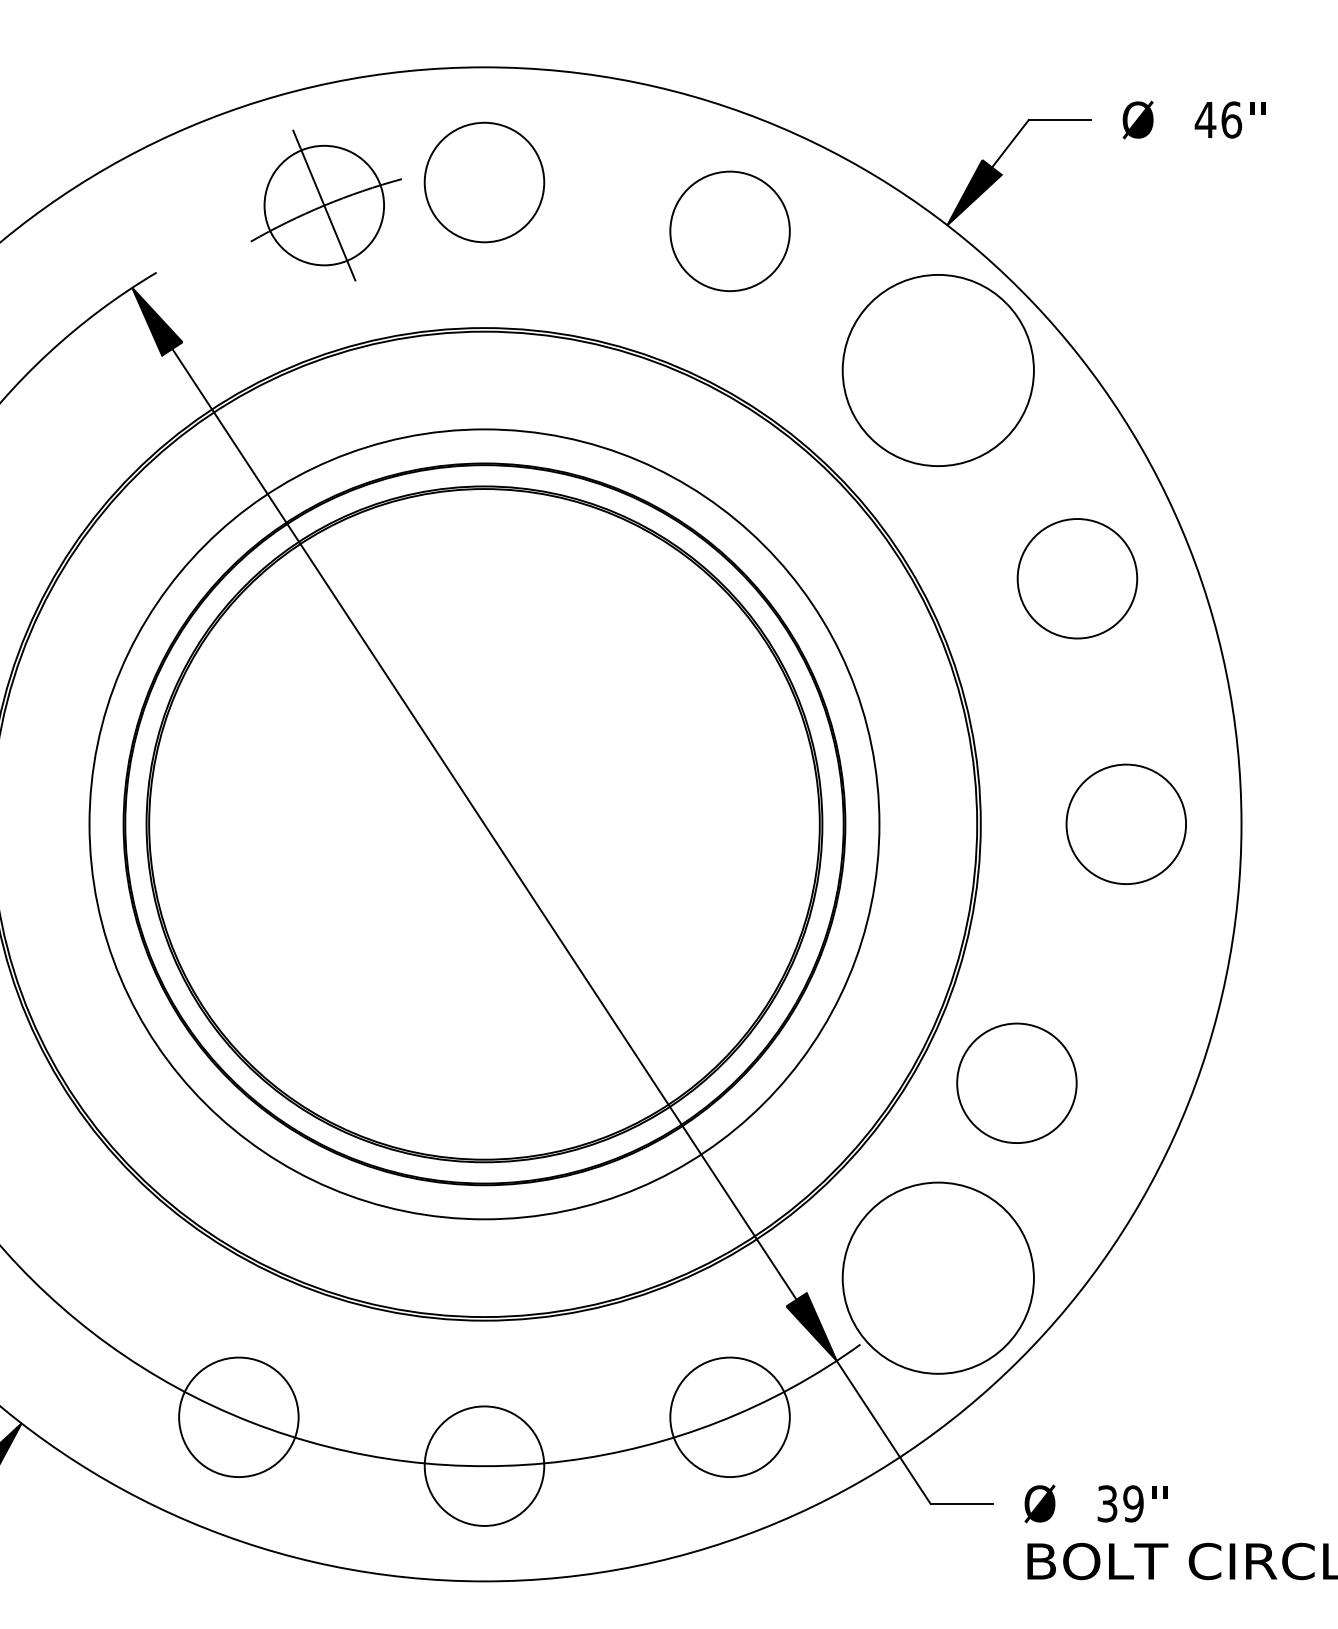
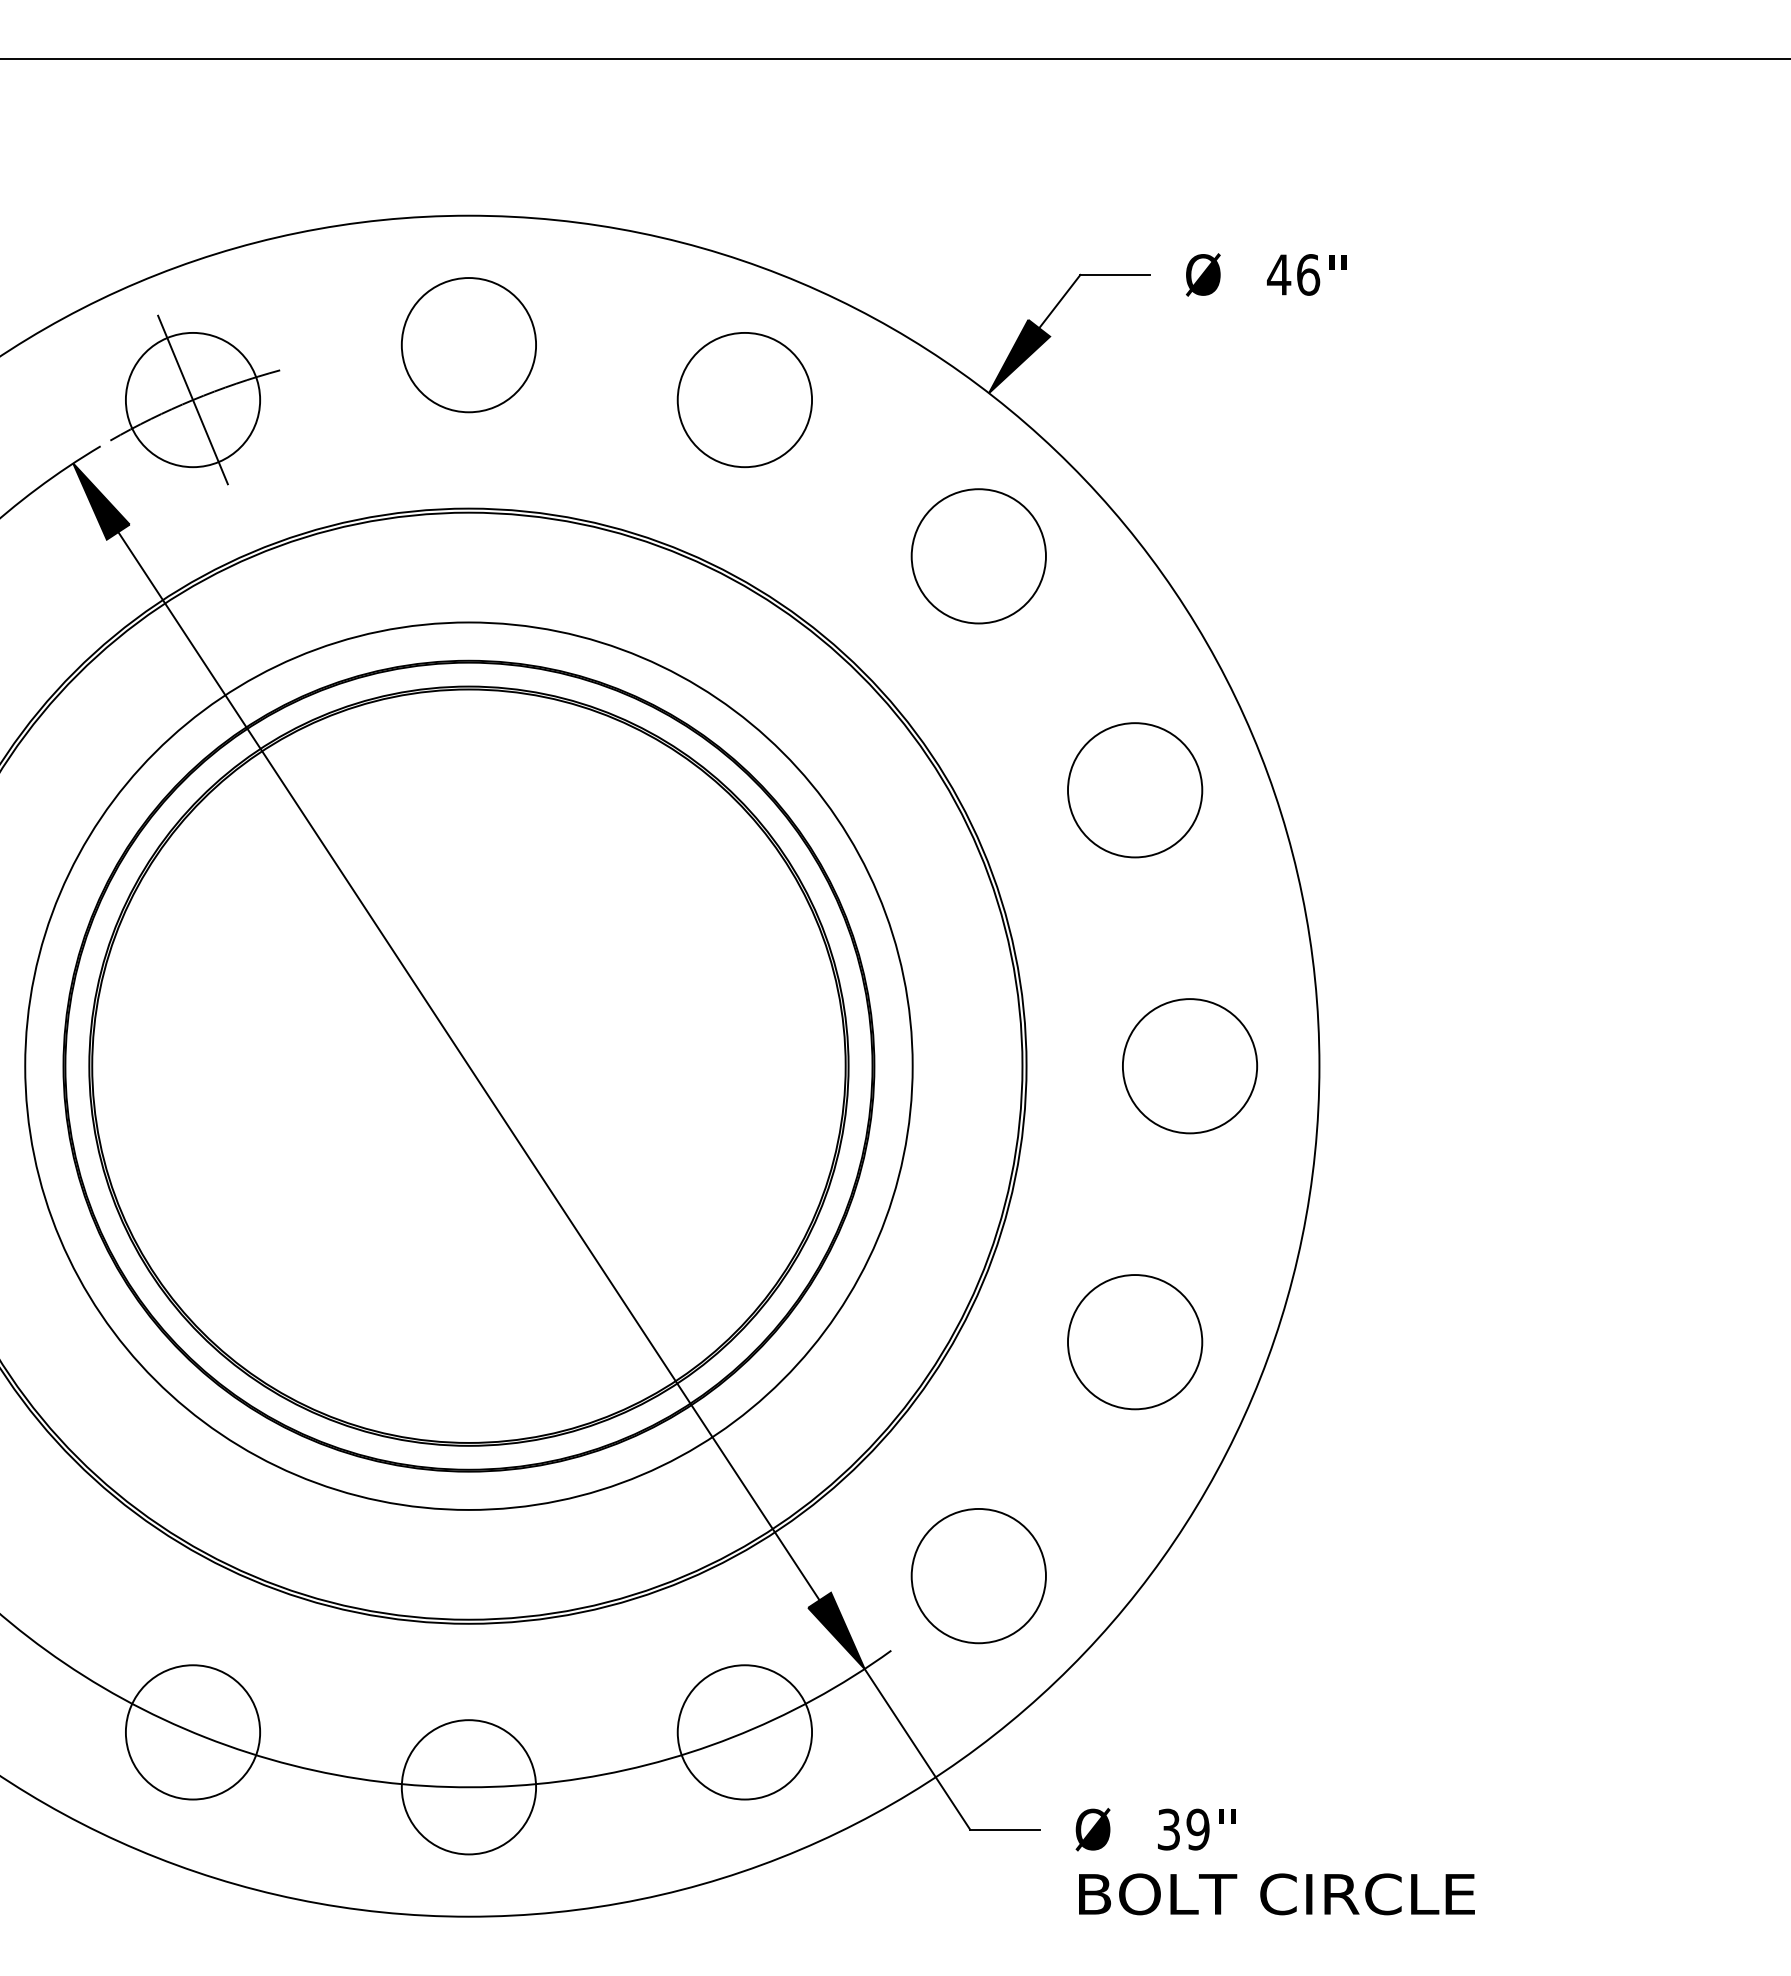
part: (326, 205) -> (195, 399), moved
circle: (938, 370) -> (978, 556), size x0.62
circle: (1017, 1083) -> (1135, 1342), moved
circle: (938, 1277) -> (978, 1575), size x0.62

